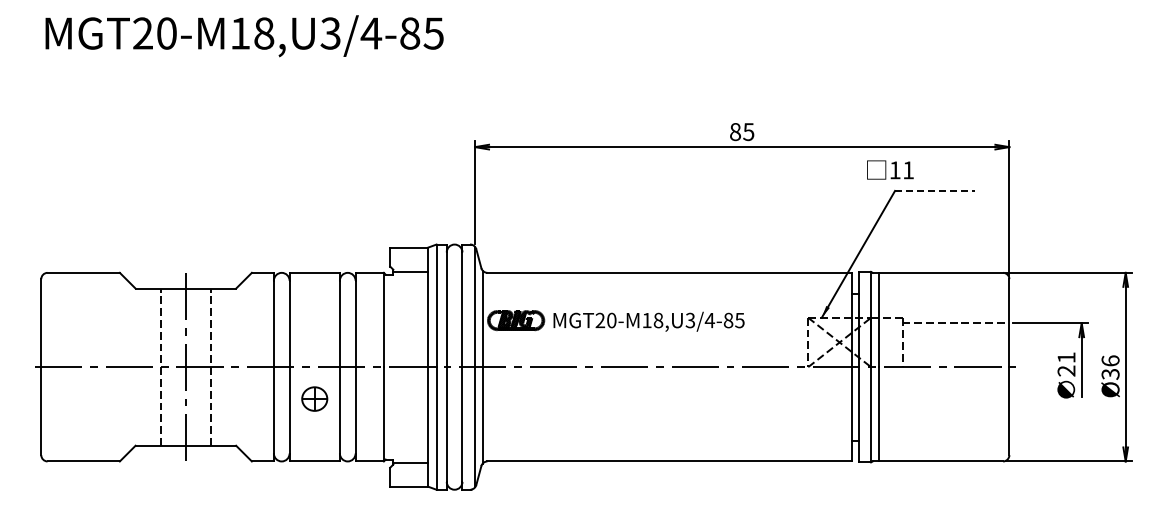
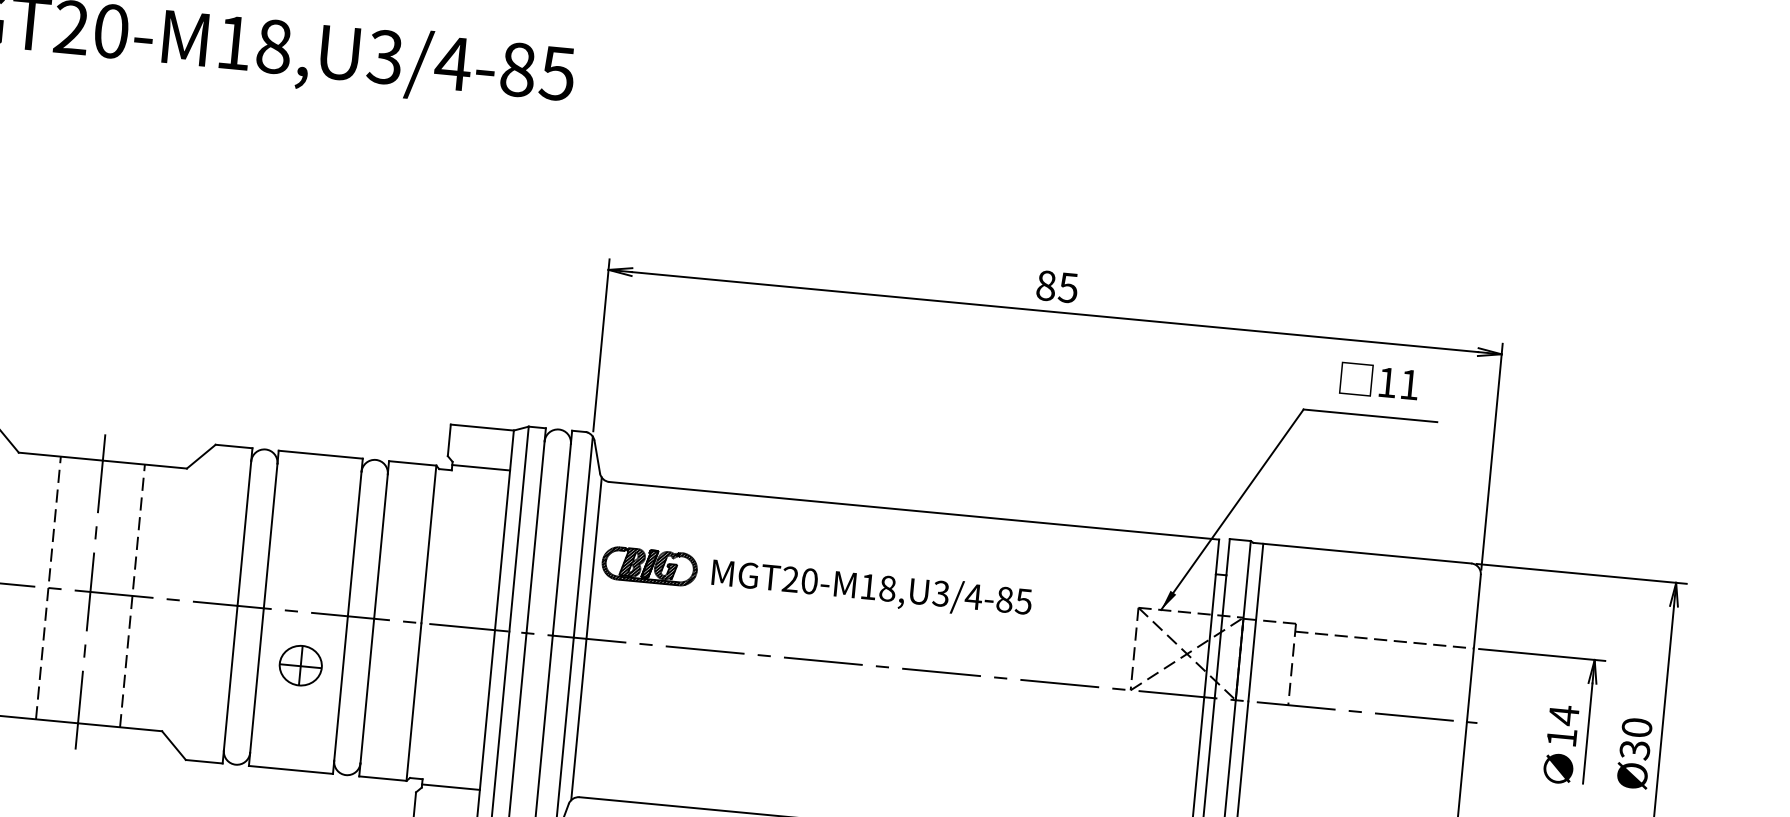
text: (890, 169) -> (1379, 380), moved
line: (935, 190) -> (1371, 415), dashed -> solid
text: (1110, 360) -> (1636, 726), Ø36 -> Ø30
text: (1066, 363) -> (1562, 724), 21 -> 14

